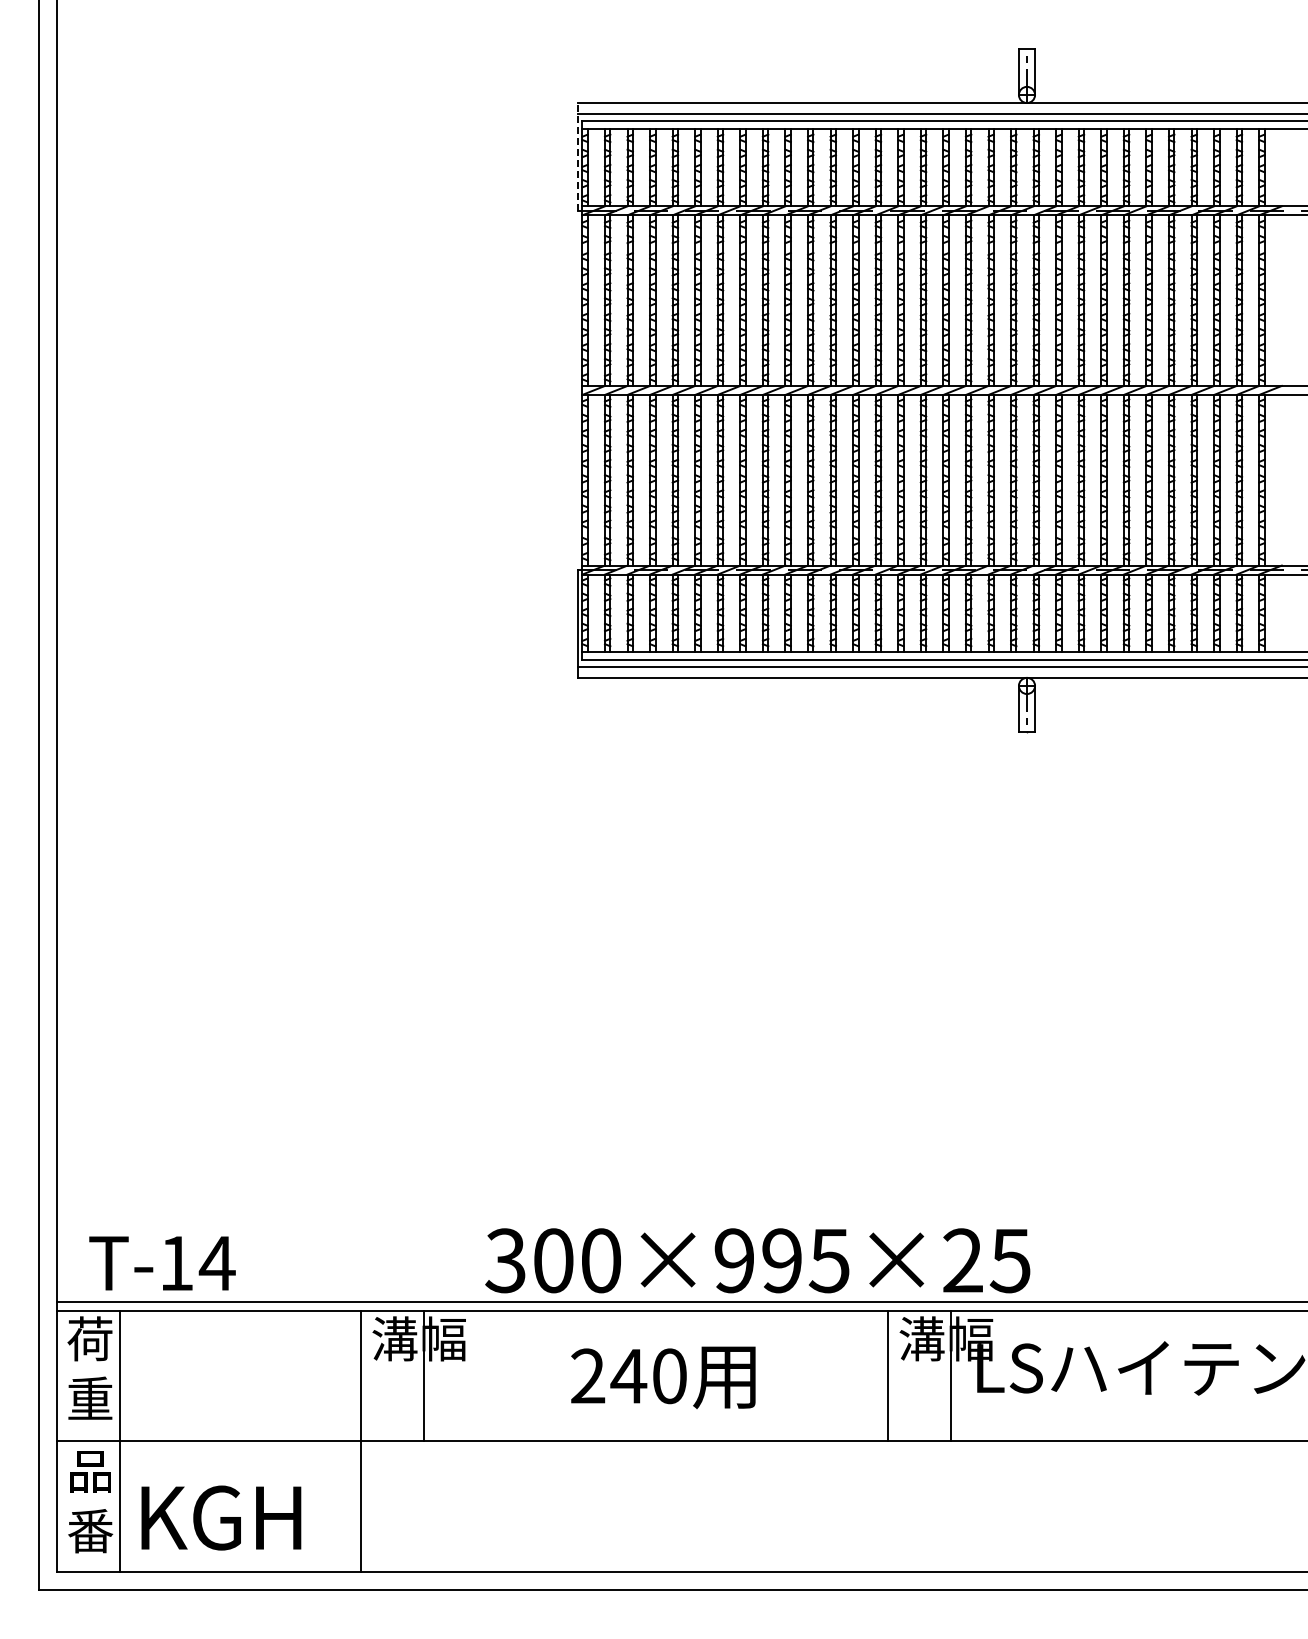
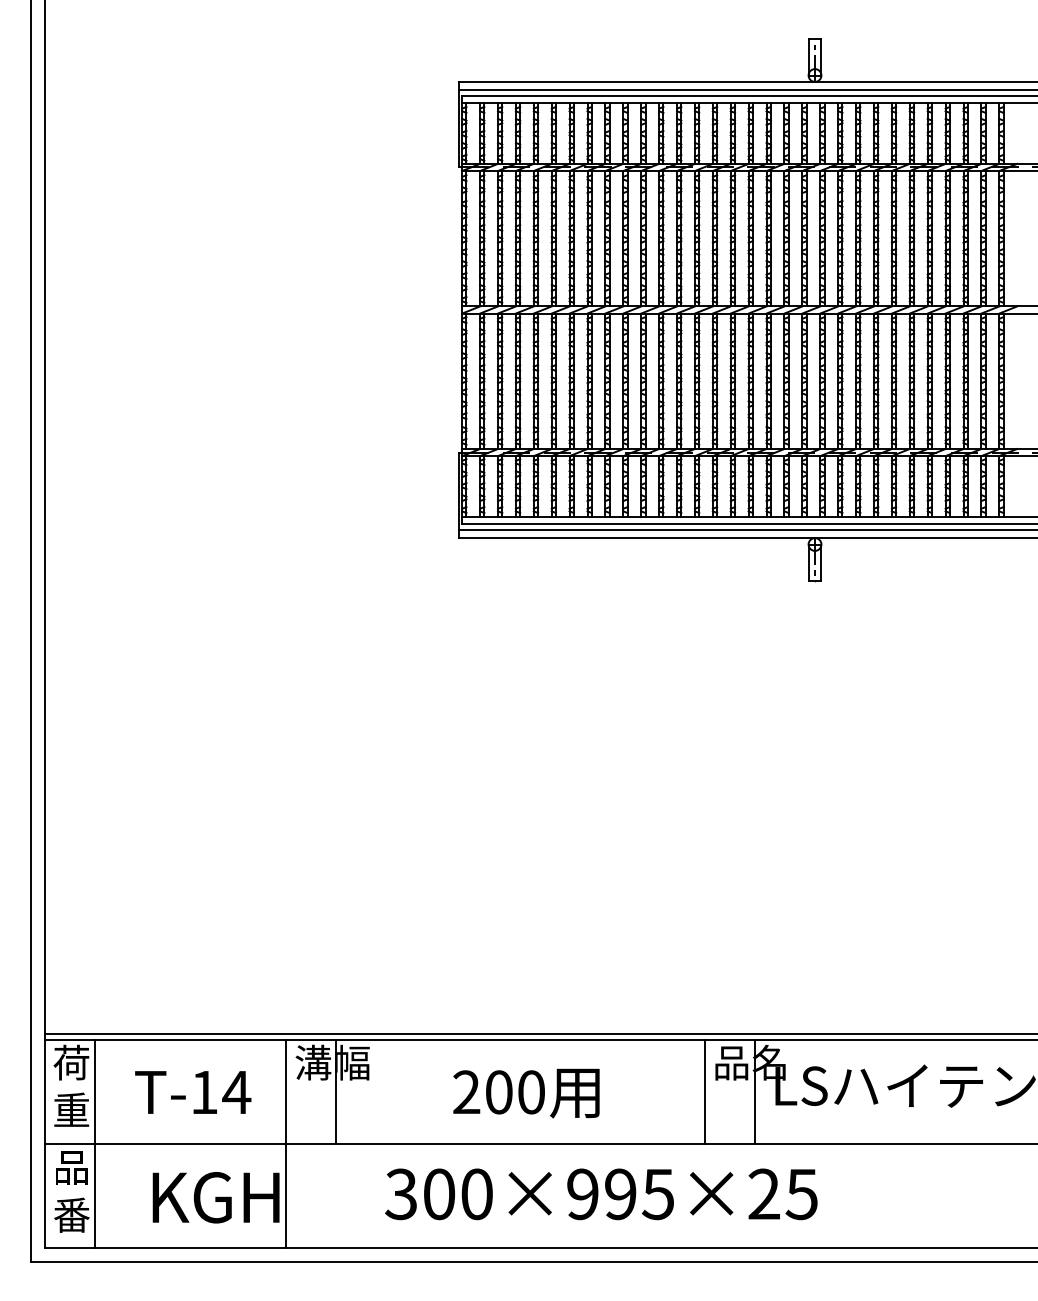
line: (577, 156) -> (458, 124), dashed -> solid
text: (757, 1260) -> (601, 1194), moved
text: (162, 1263) -> (193, 1092), moved
text: (946, 1338) -> (751, 1062), 溝幅 -> 品名
text: (628, 1376) -> (498, 1092), 240 -> 200
text: (221, 1517) -> (216, 1197), moved

